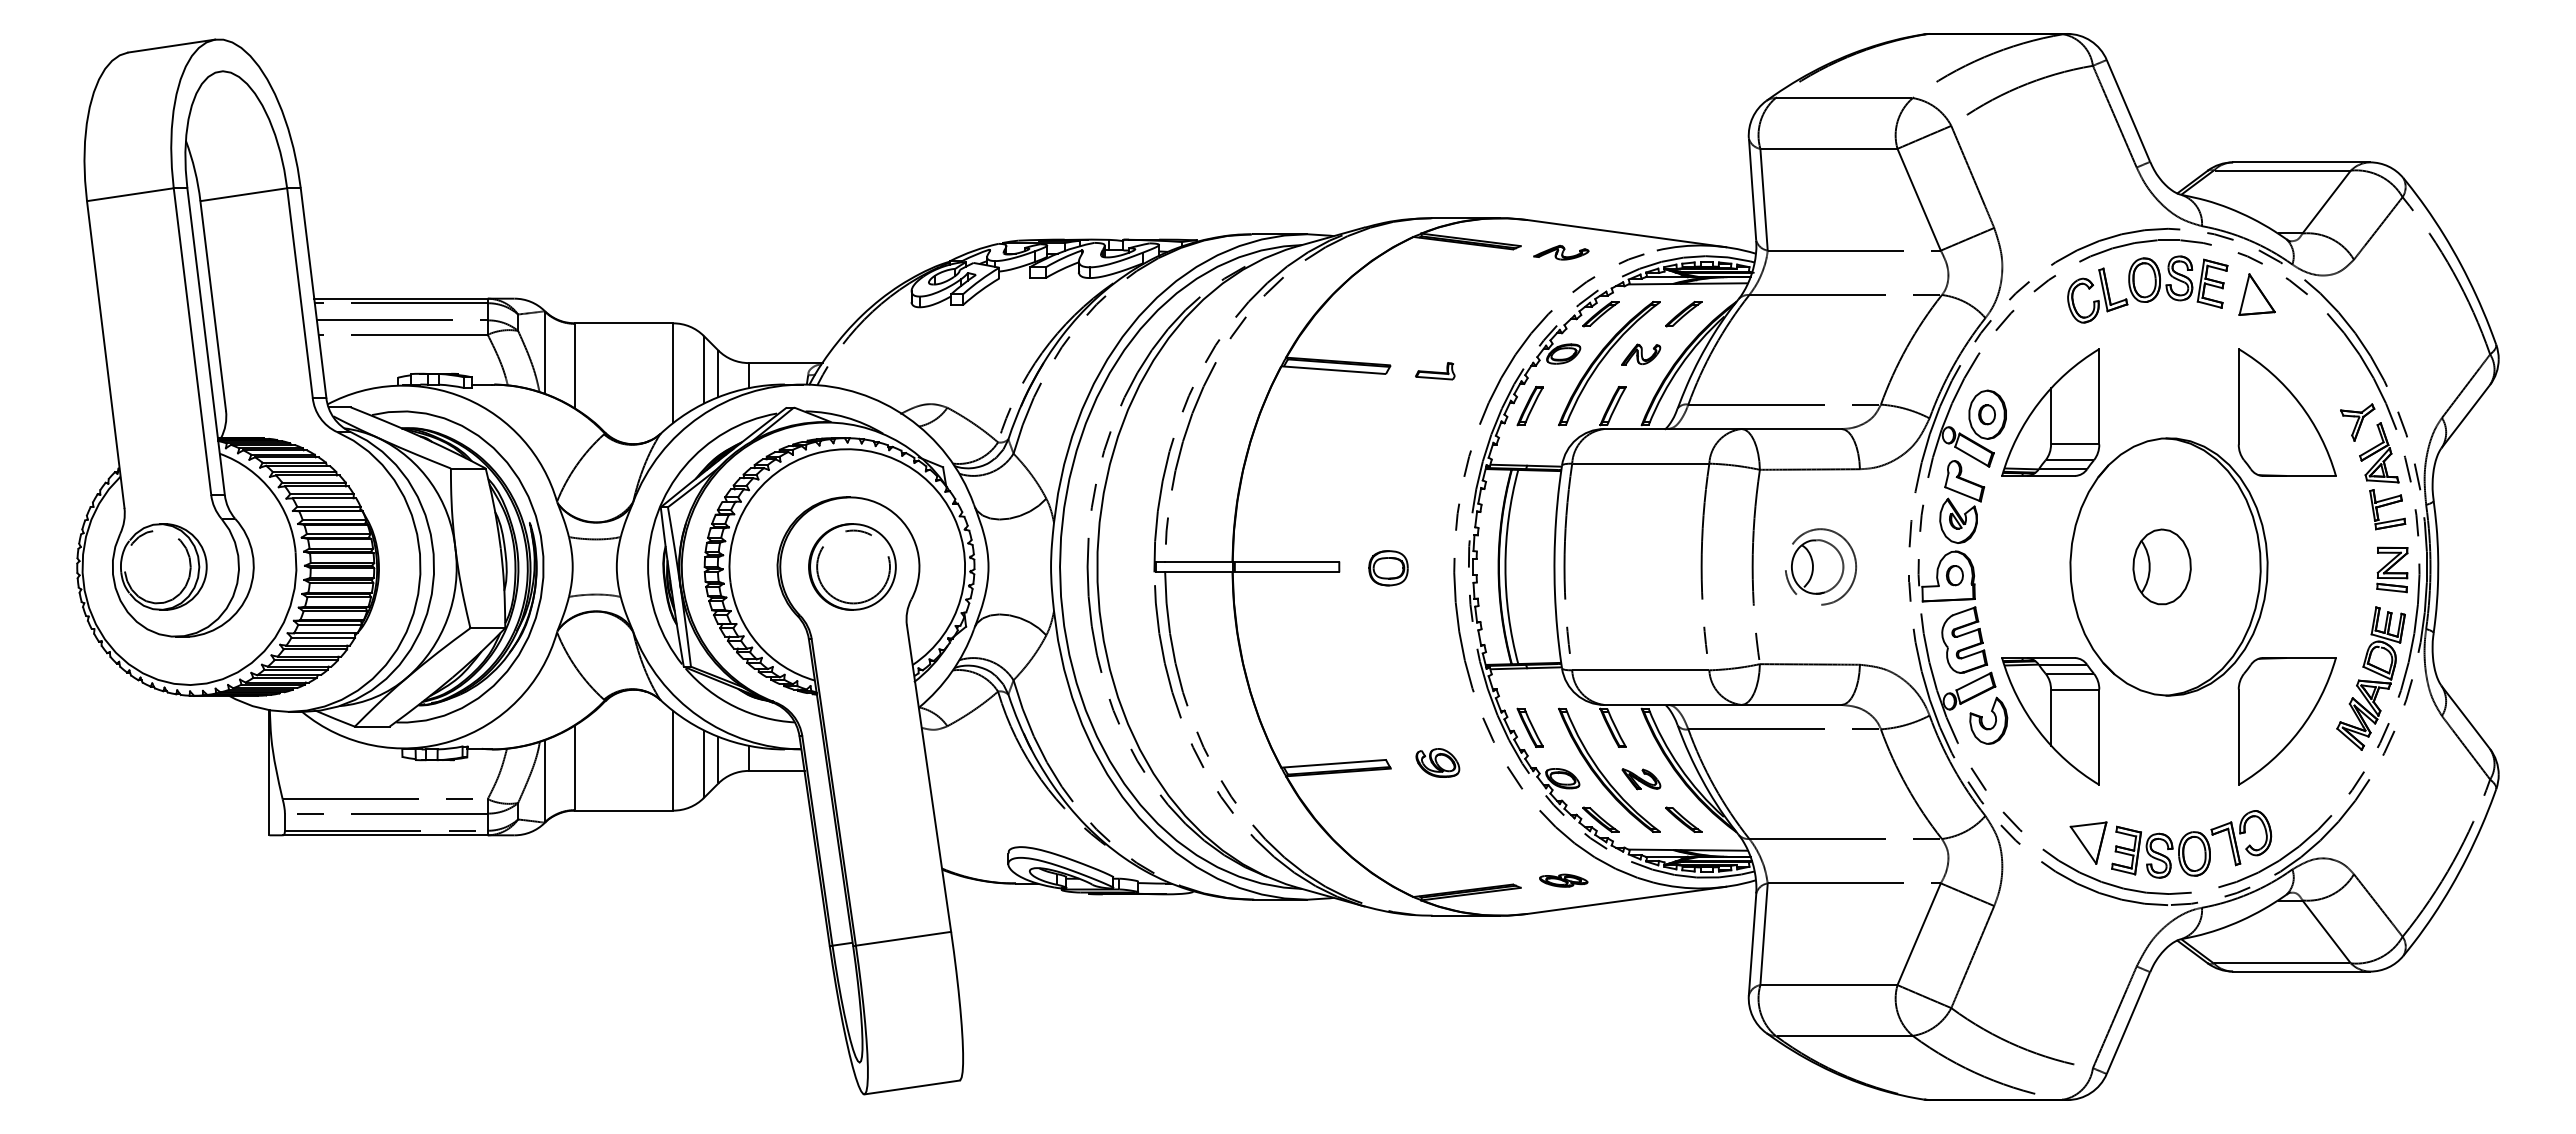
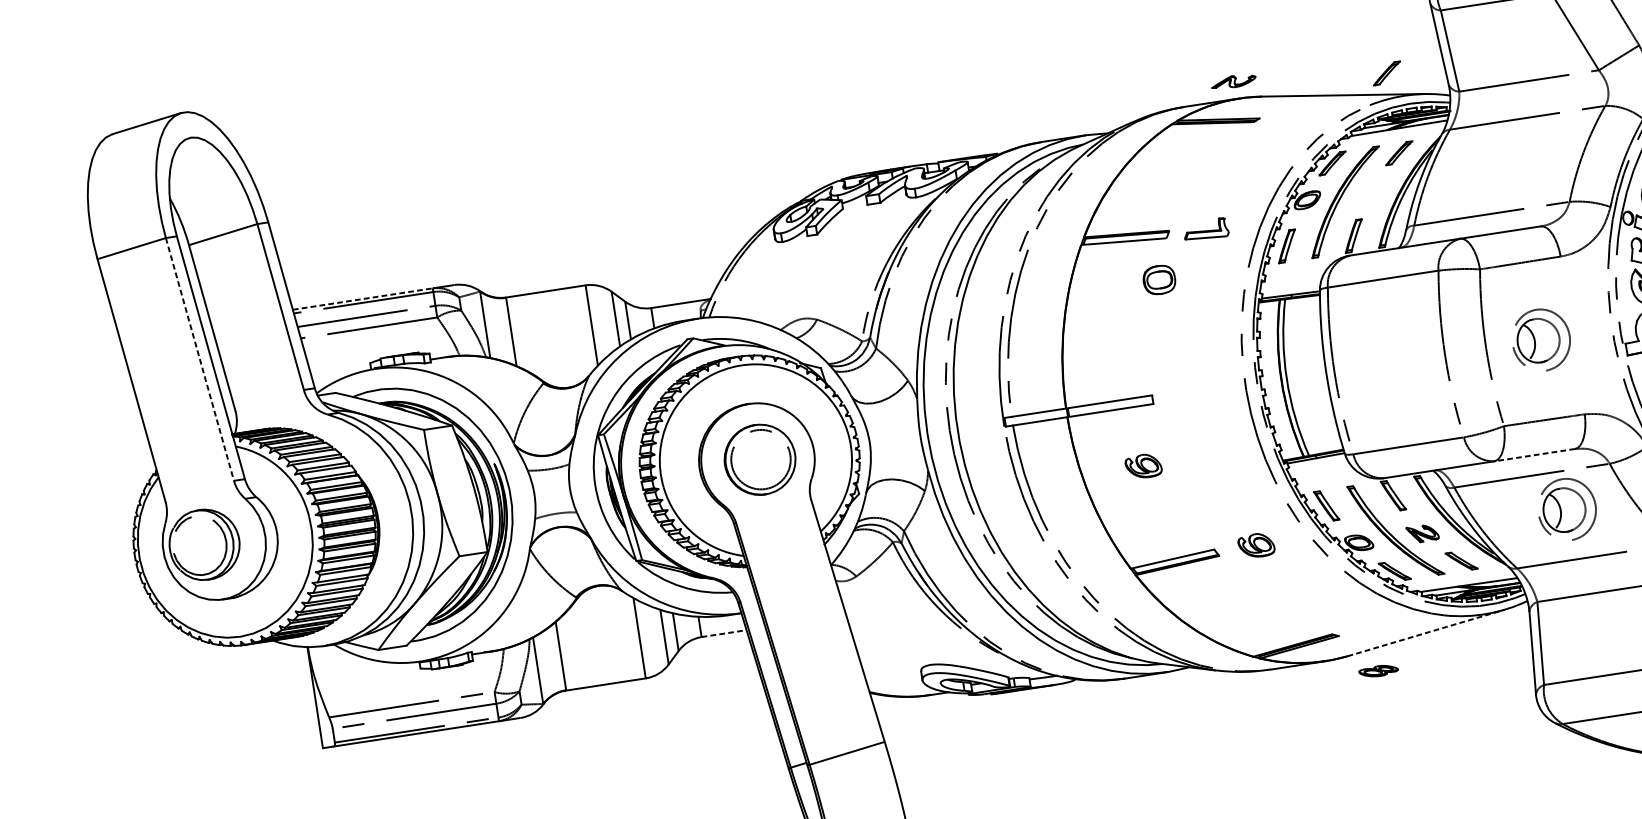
part: (1683, 215) -> (1387, 73), added
part: (1561, 252) -> (1233, 81), moved
line: (401, 298) -> (363, 298), solid -> dashed
line: (192, 342) -> (200, 360), solid -> dashed
part: (1641, 354) -> (1370, 190), removed
part: (1435, 371) -> (1206, 230), size x1.4
part: (1388, 568) -> (1159, 280), moved
part: (1315, 645) -> (1143, 465), added
line: (1791, 704) -> (1534, 454), solid -> dashed
line: (776, 770) -> (723, 633), solid -> dashed
part: (1821, 776) -> (1567, 509), added
part: (1563, 880) -> (1378, 670), moved
line: (1627, 900) -> (1426, 633), solid -> dashed

